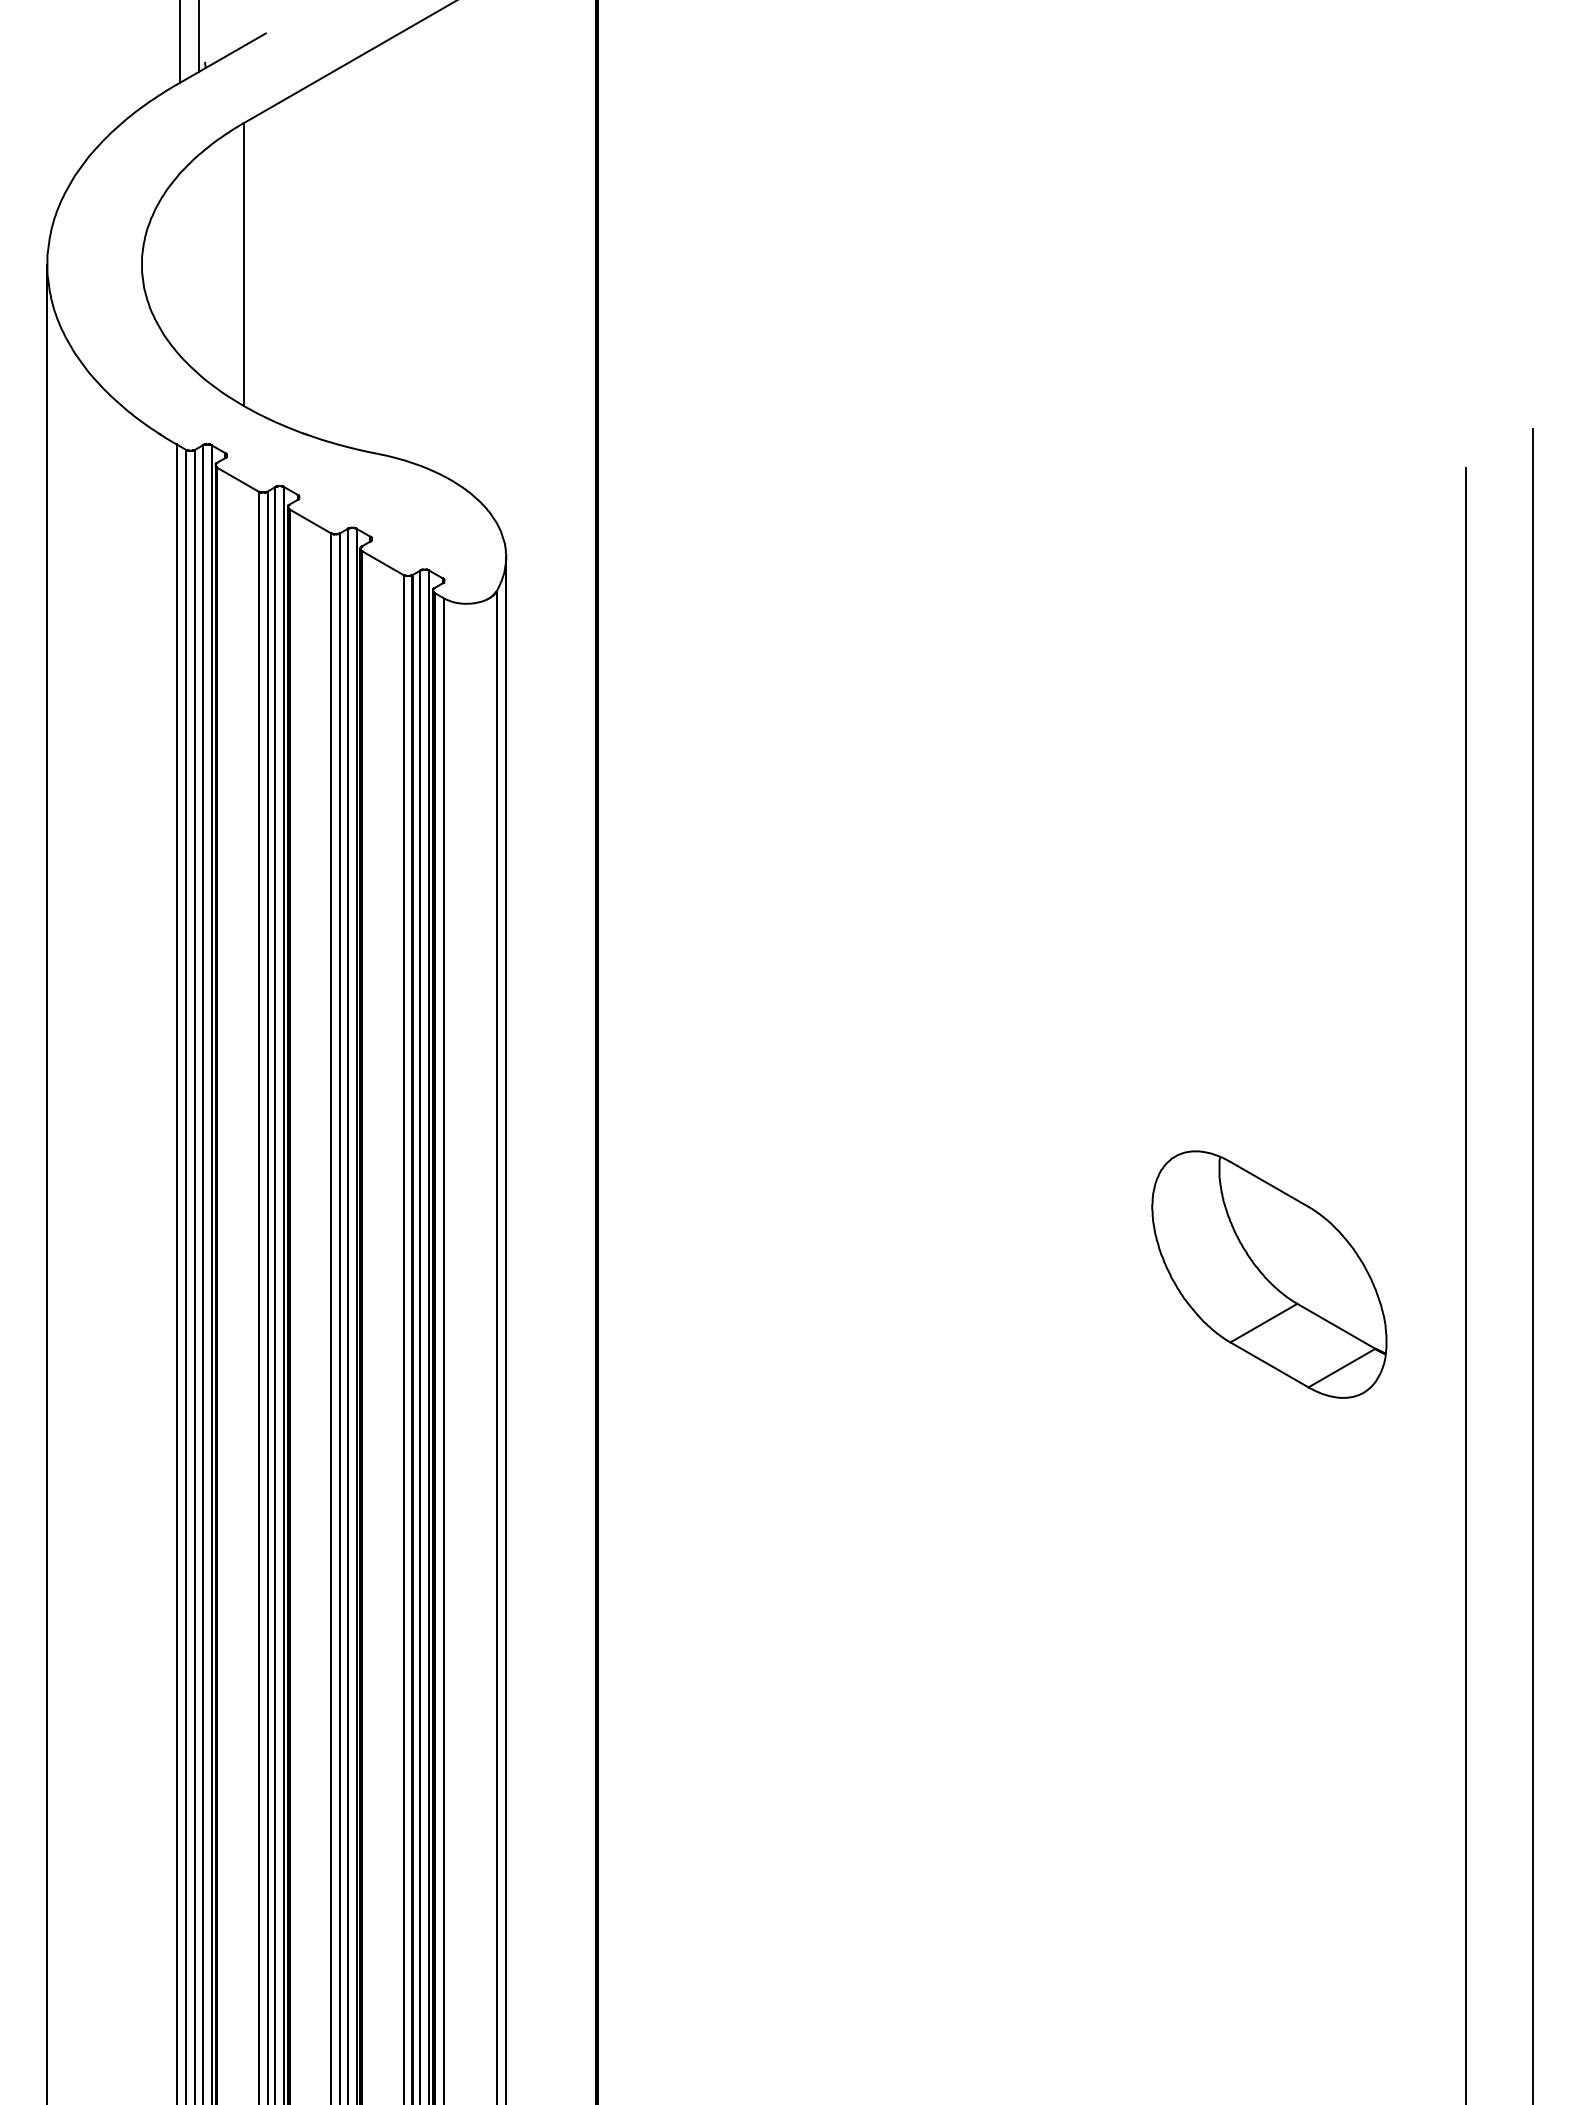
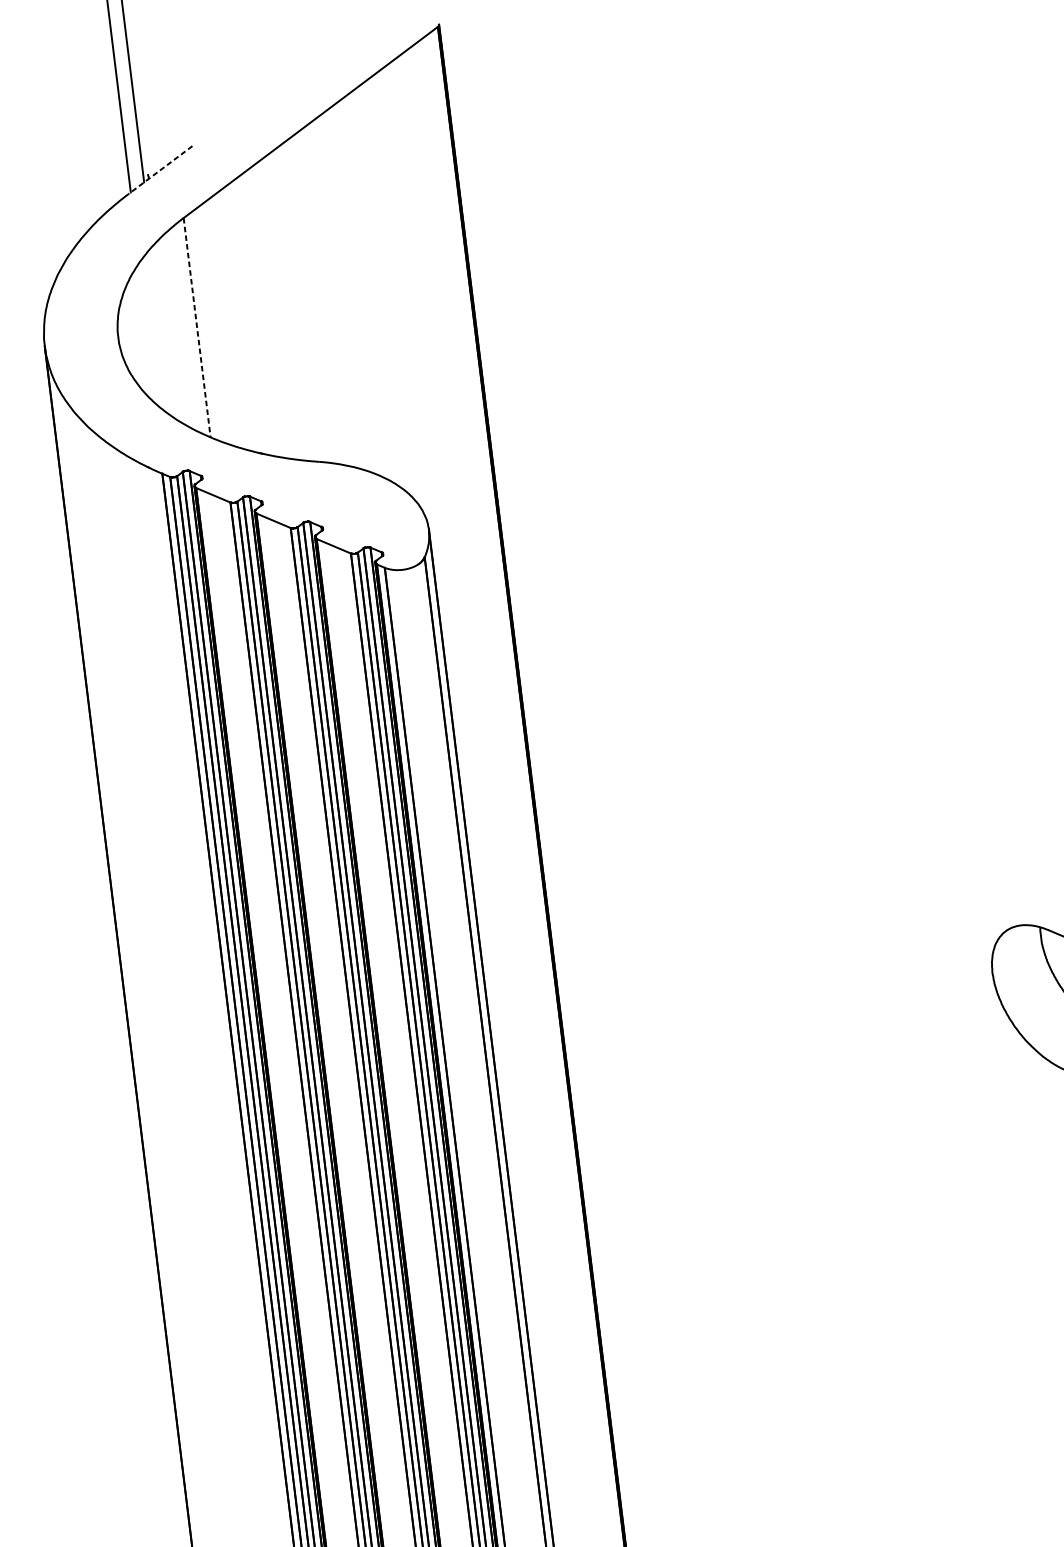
line: (220, 59) -> (159, 170), solid -> dashed
line: (243, 265) -> (197, 328), solid -> dashed

